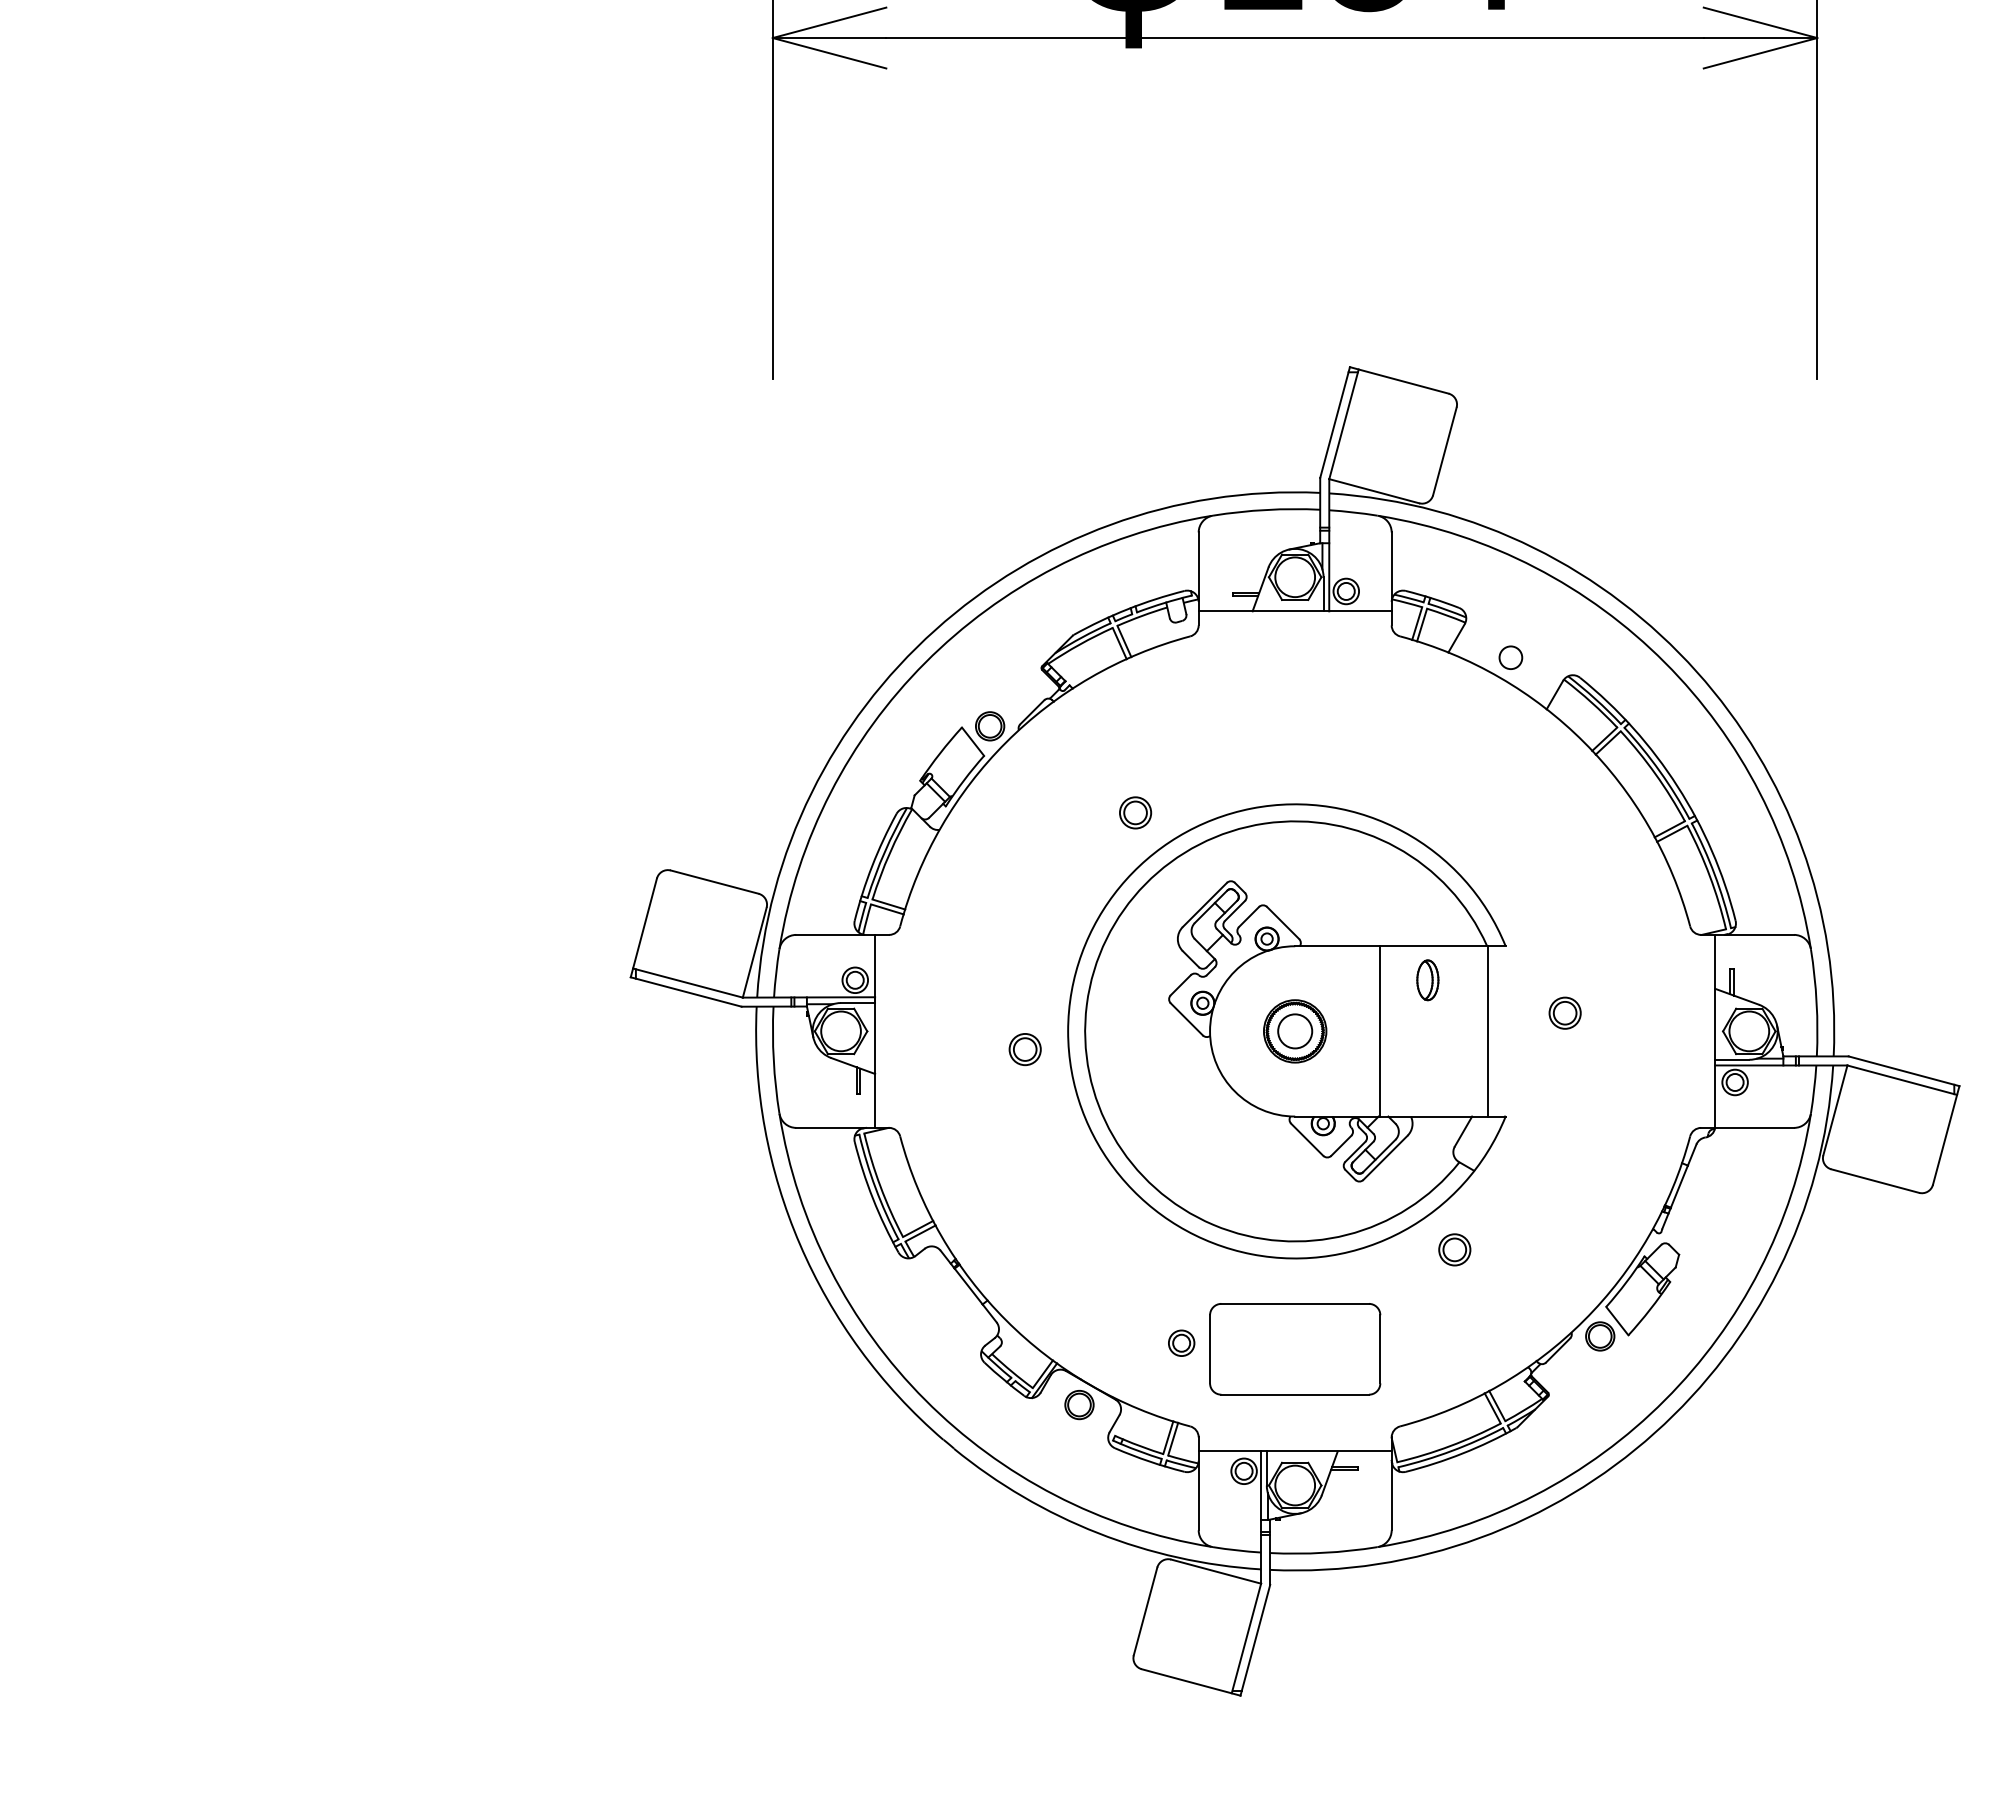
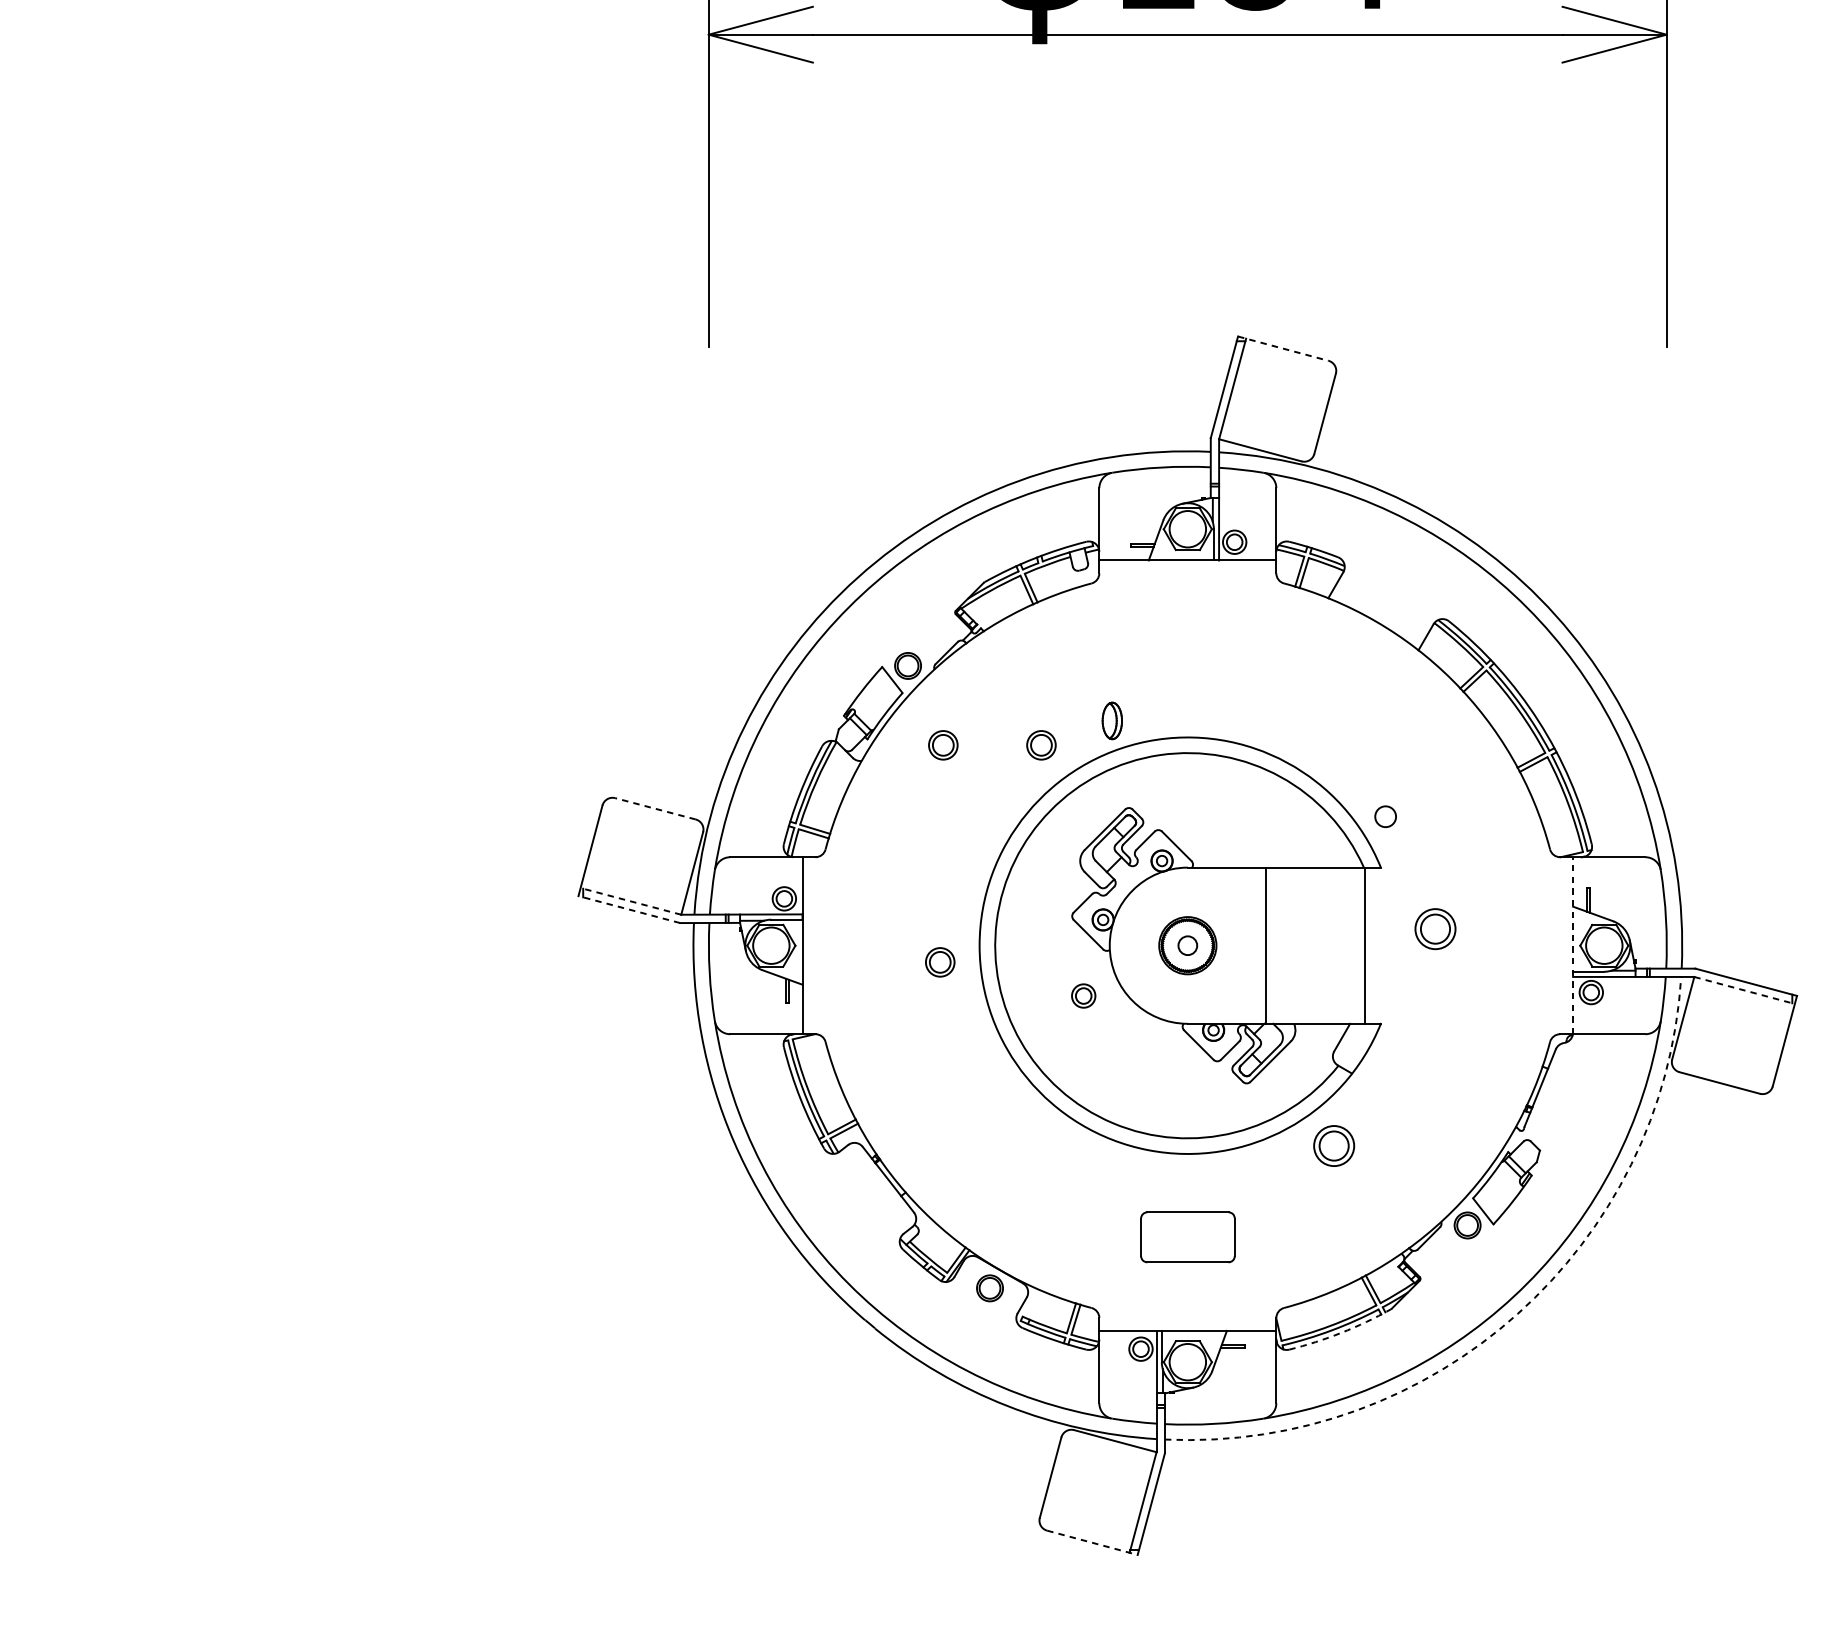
line: (1399, 380) -> (1283, 348), solid -> dashed
circle: (1510, 657) -> (1385, 816), moved
part: (1028, 812) -> (943, 744), added
line: (714, 881) -> (655, 808), solid -> dashed
part: (1427, 980) -> (1112, 721), moved
line: (687, 983) -> (630, 901), solid -> dashed
line: (685, 991) -> (628, 909), solid -> dashed
part: (1564, 1012) -> (1434, 928), size x1.4
circle: (1295, 1031) -> (1188, 945), size x0.6
line: (1715, 1031) -> (1573, 945), solid -> dashed
line: (1902, 1080) -> (1744, 990), solid -> dashed
part: (1454, 1249) -> (1333, 1145), size x1.4
part: (1181, 1342) -> (1083, 995), moved
part: (1295, 1349) -> (1188, 1237), size x0.6
arc: (1654, 1432) -> (1517, 1313), solid -> dashed
arc: (1462, 1453) -> (1341, 1332), solid -> dashed
line: (1191, 1682) -> (1092, 1542), solid -> dashed

